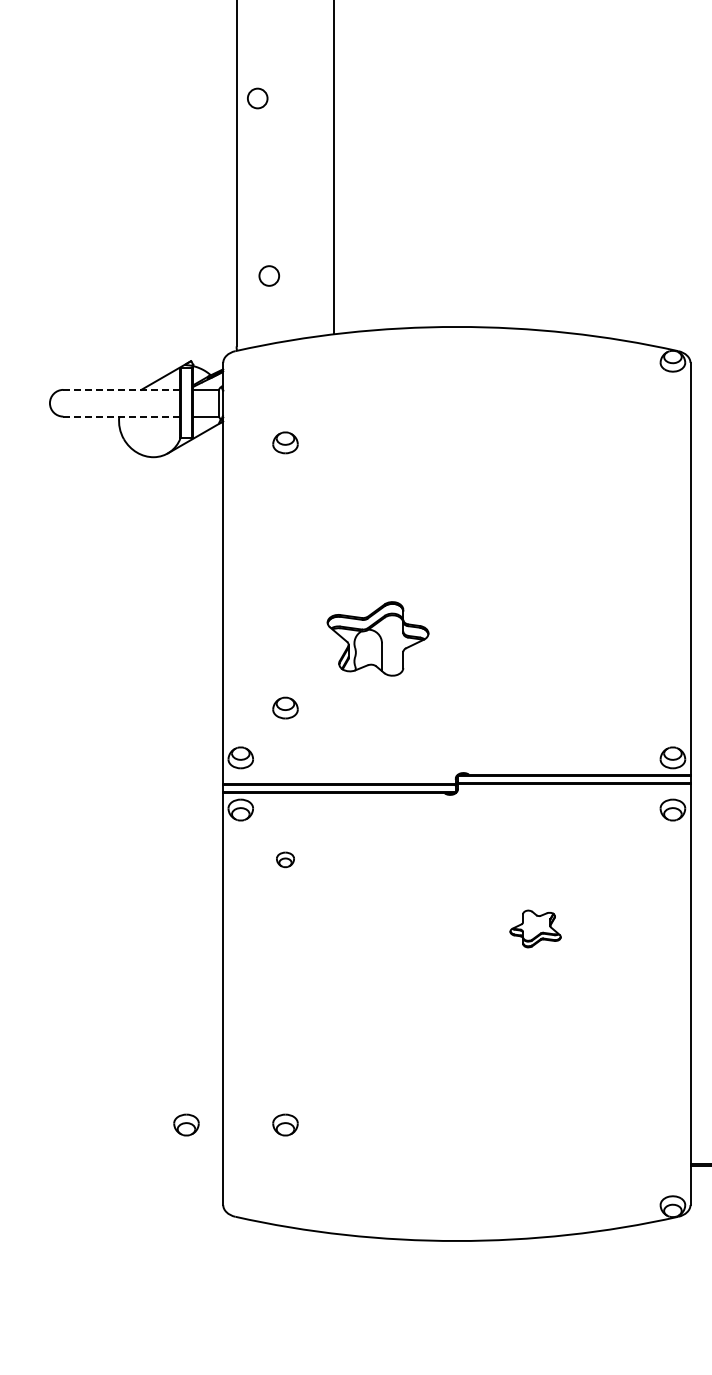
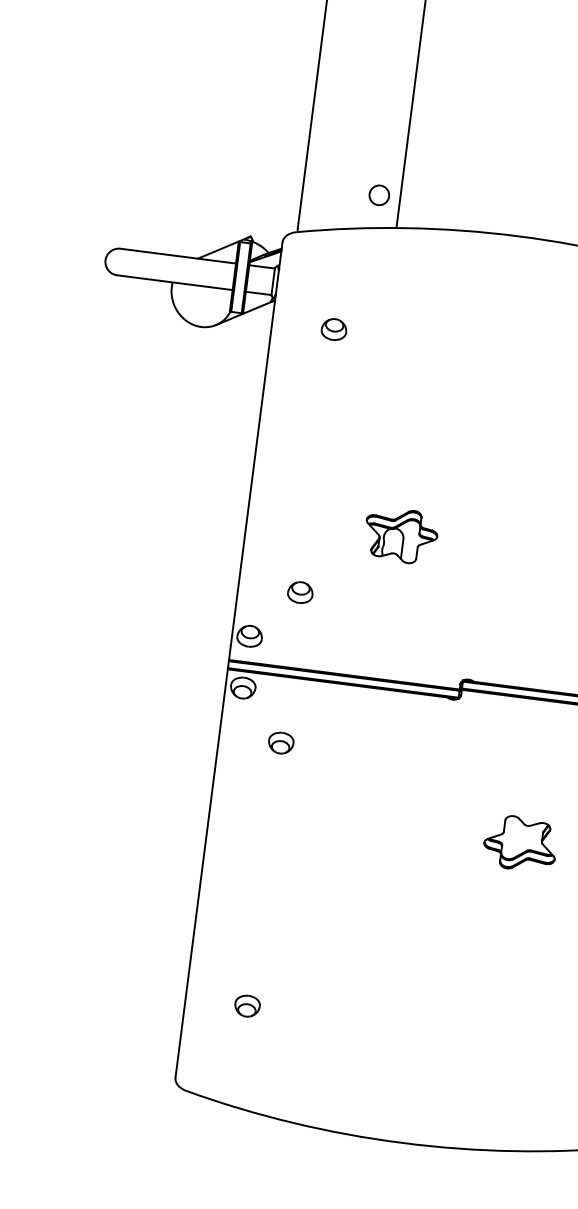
circle: (268, 275) -> (378, 194), moved
line: (121, 389) -> (178, 255), dashed -> solid
line: (122, 416) -> (175, 282), dashed -> solid
part: (377, 638) -> (400, 535), size x0.71
part: (285, 859) -> (281, 742), size x1.43
part: (535, 928) -> (520, 843), size x1.43
part: (186, 1124) -> (149, 993), removed

